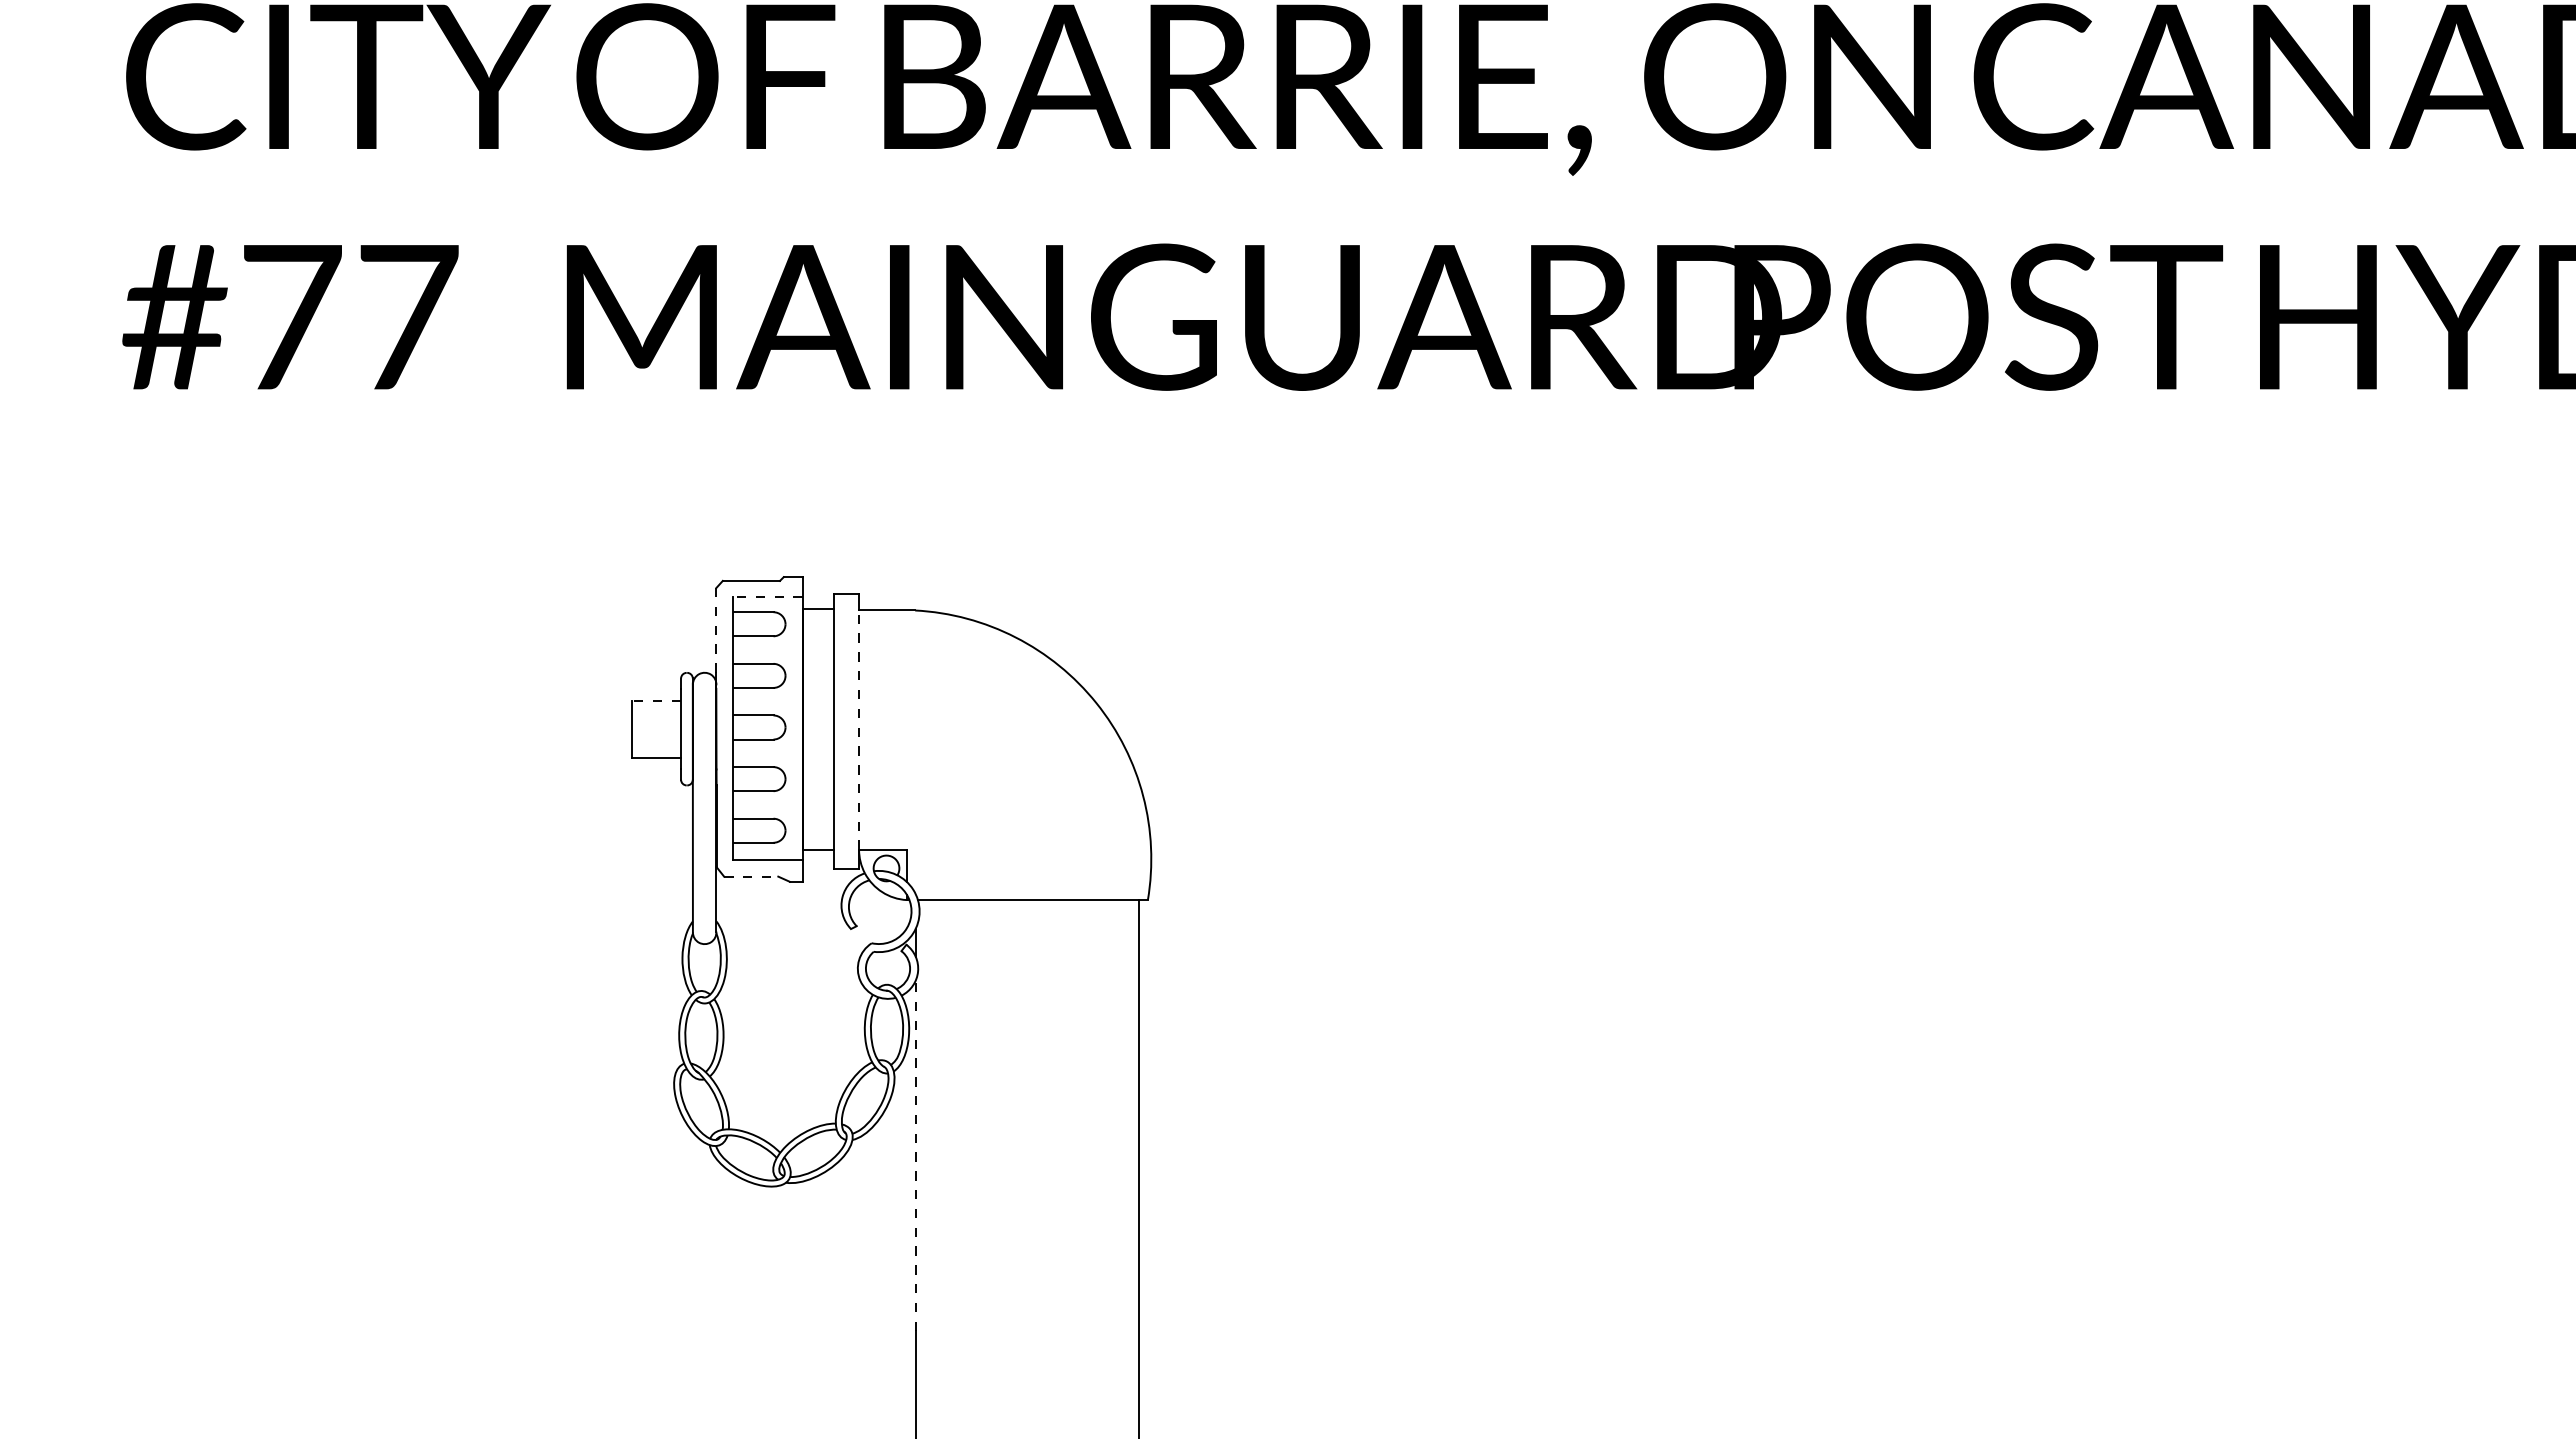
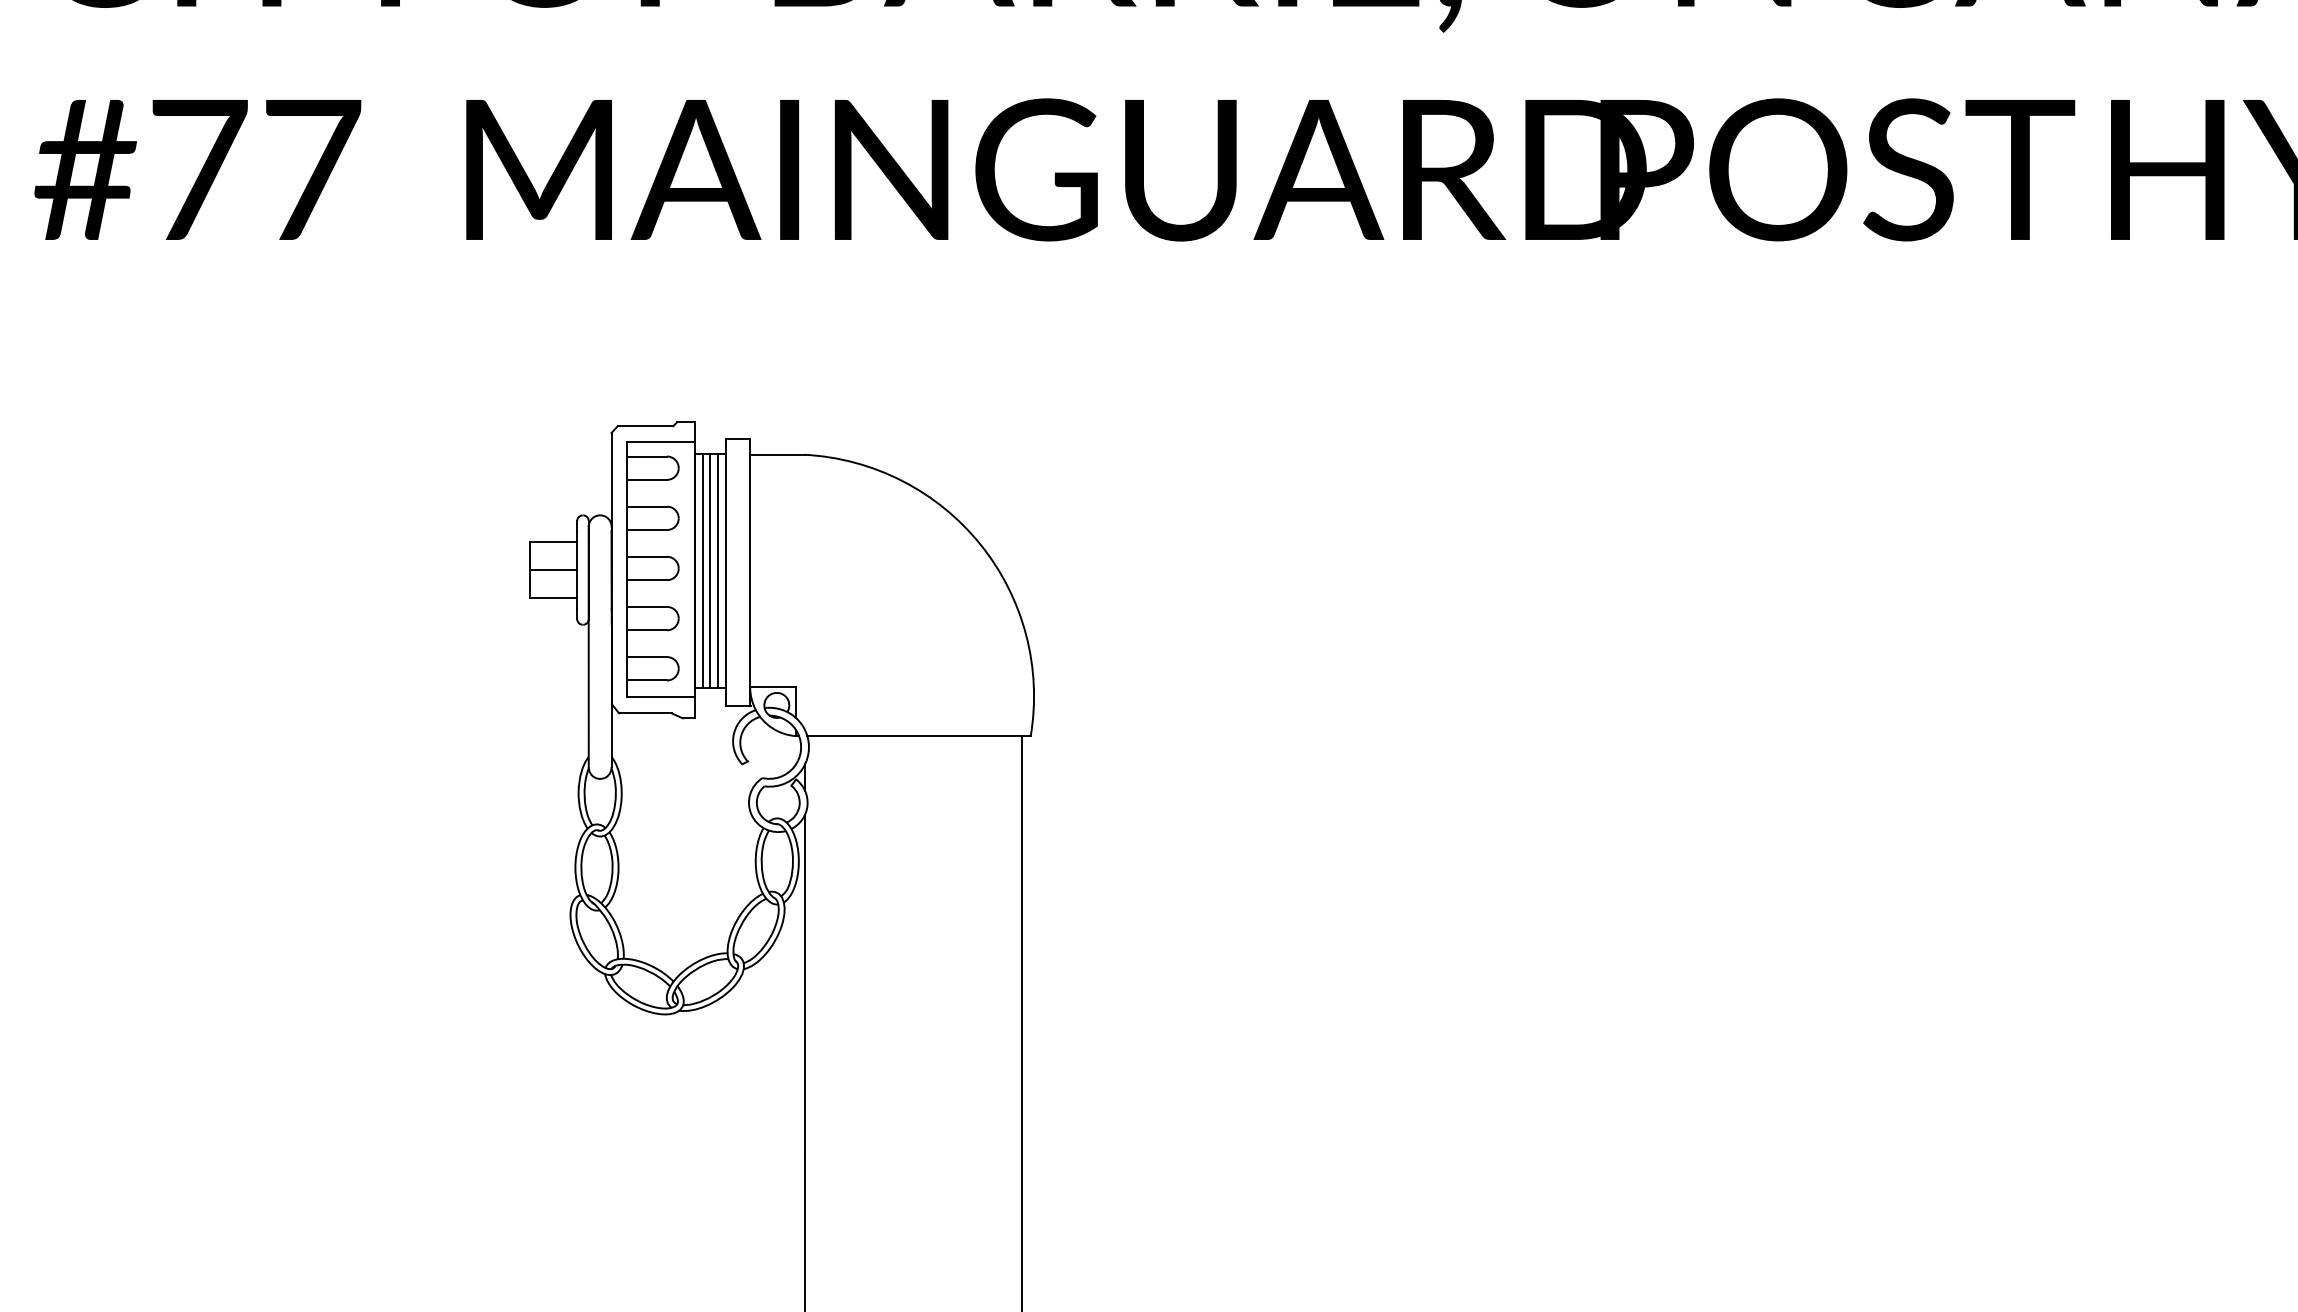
line: (767, 597) -> (661, 442), dashed -> solid
line: (716, 630) -> (611, 474), dashed -> solid
line: (656, 700) -> (553, 542), dashed -> solid
line: (656, 729) -> (553, 570), added
line: (810, 729) -> (702, 570), added
line: (818, 729) -> (710, 570), added
line: (825, 729) -> (717, 570), added
line: (859, 730) -> (750, 571), dashed -> solid
line: (751, 876) -> (645, 713), dashed -> solid
line: (915, 1155) -> (804, 984), dashed -> solid

